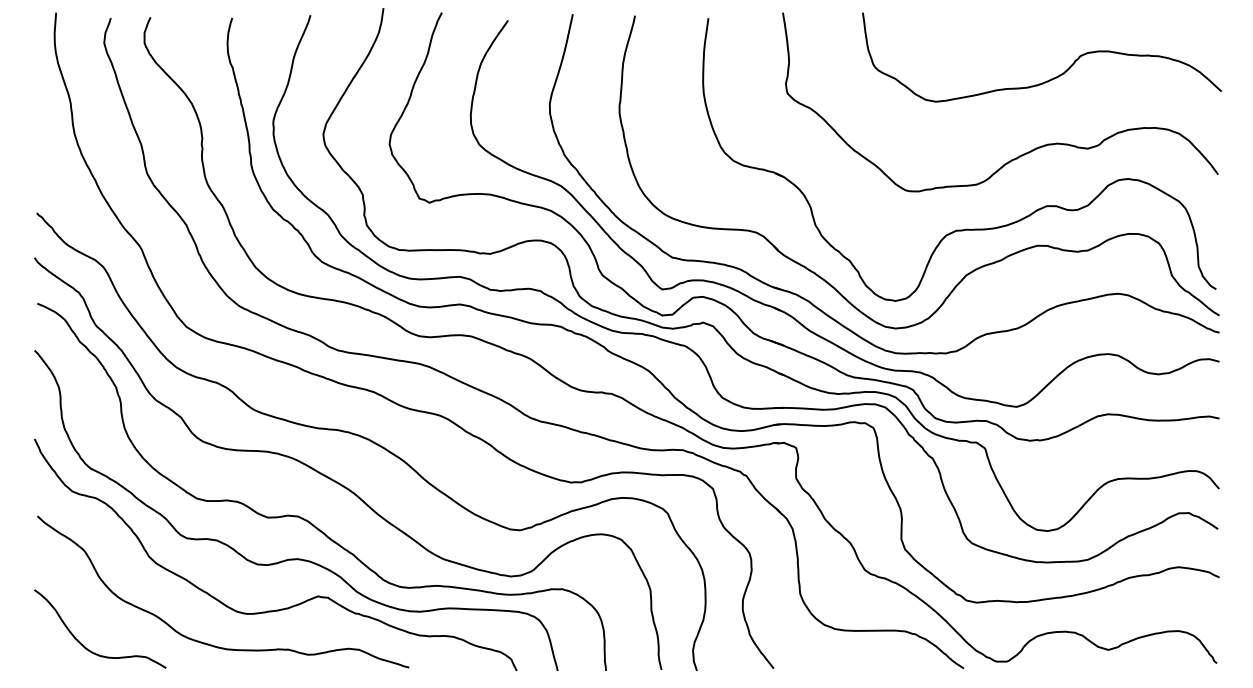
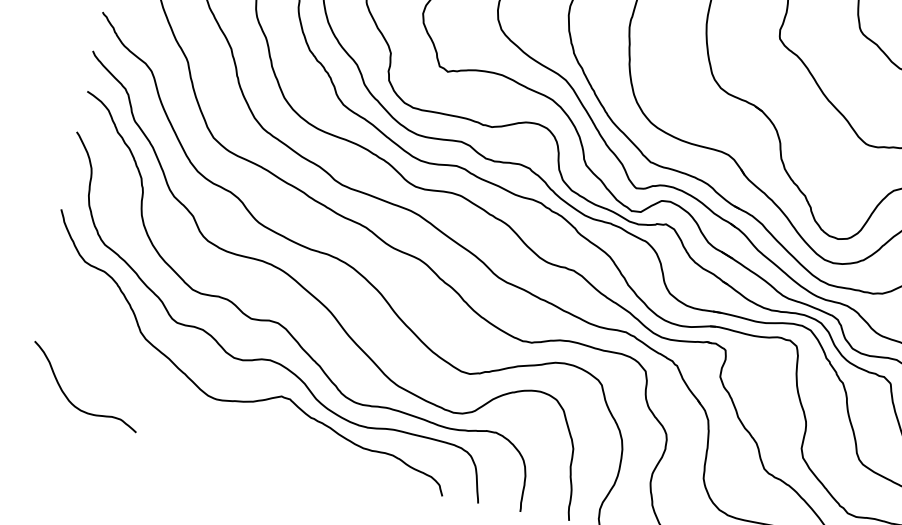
curve: (205, 642) -> (175, 417), removed

